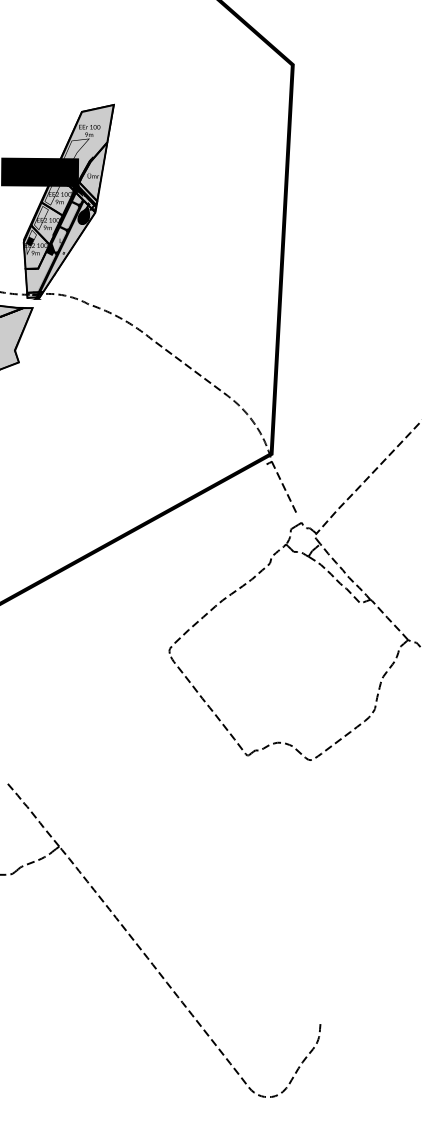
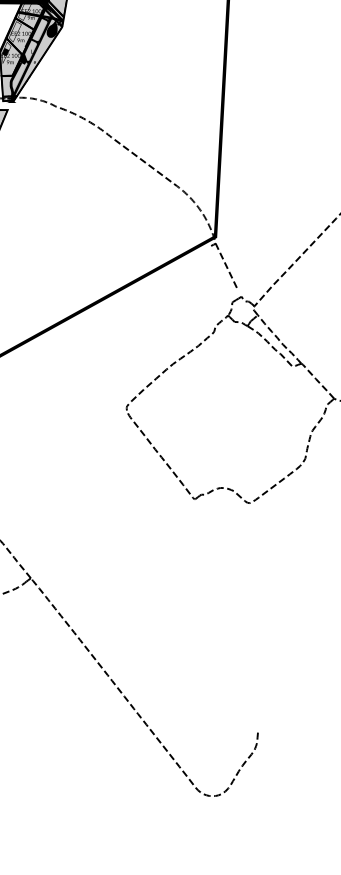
fill: (69, 200) -> (39, 16), added
fill: (40, 275) -> (14, 81), added

